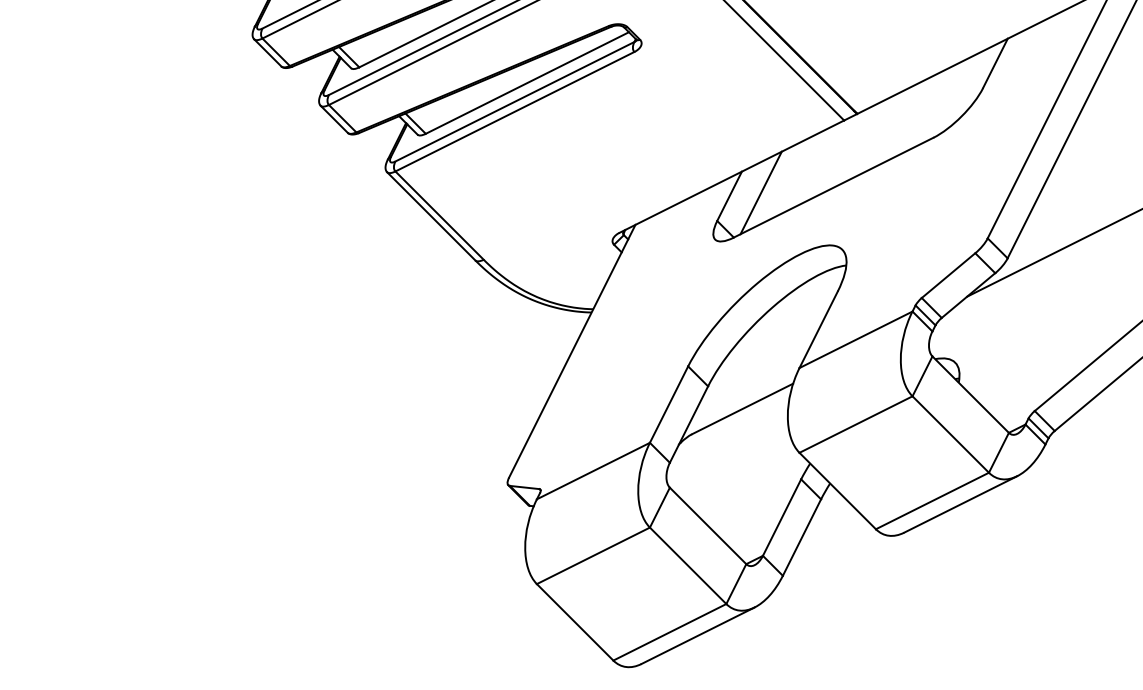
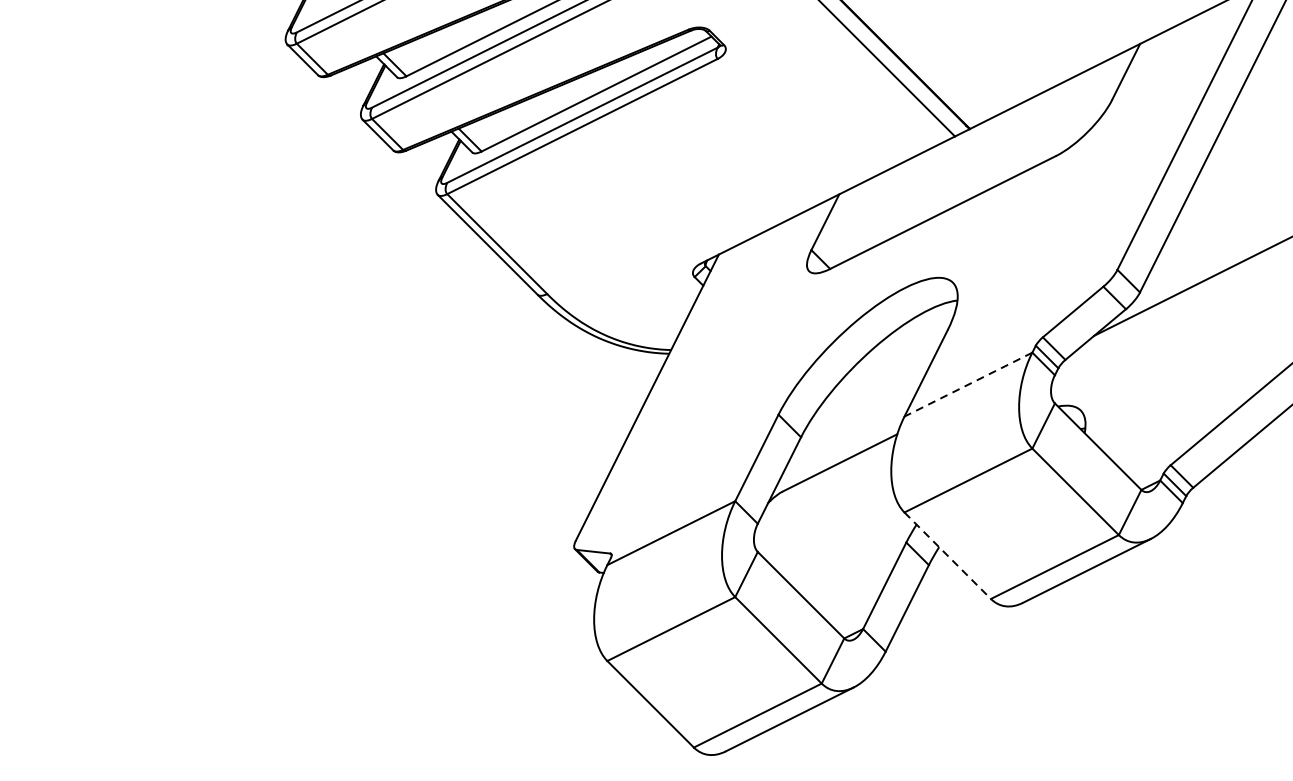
line: (760, 192) -> (860, 217), removed
line: (855, 340) -> (967, 385), solid -> dashed
line: (838, 491) -> (948, 556), solid -> dashed

